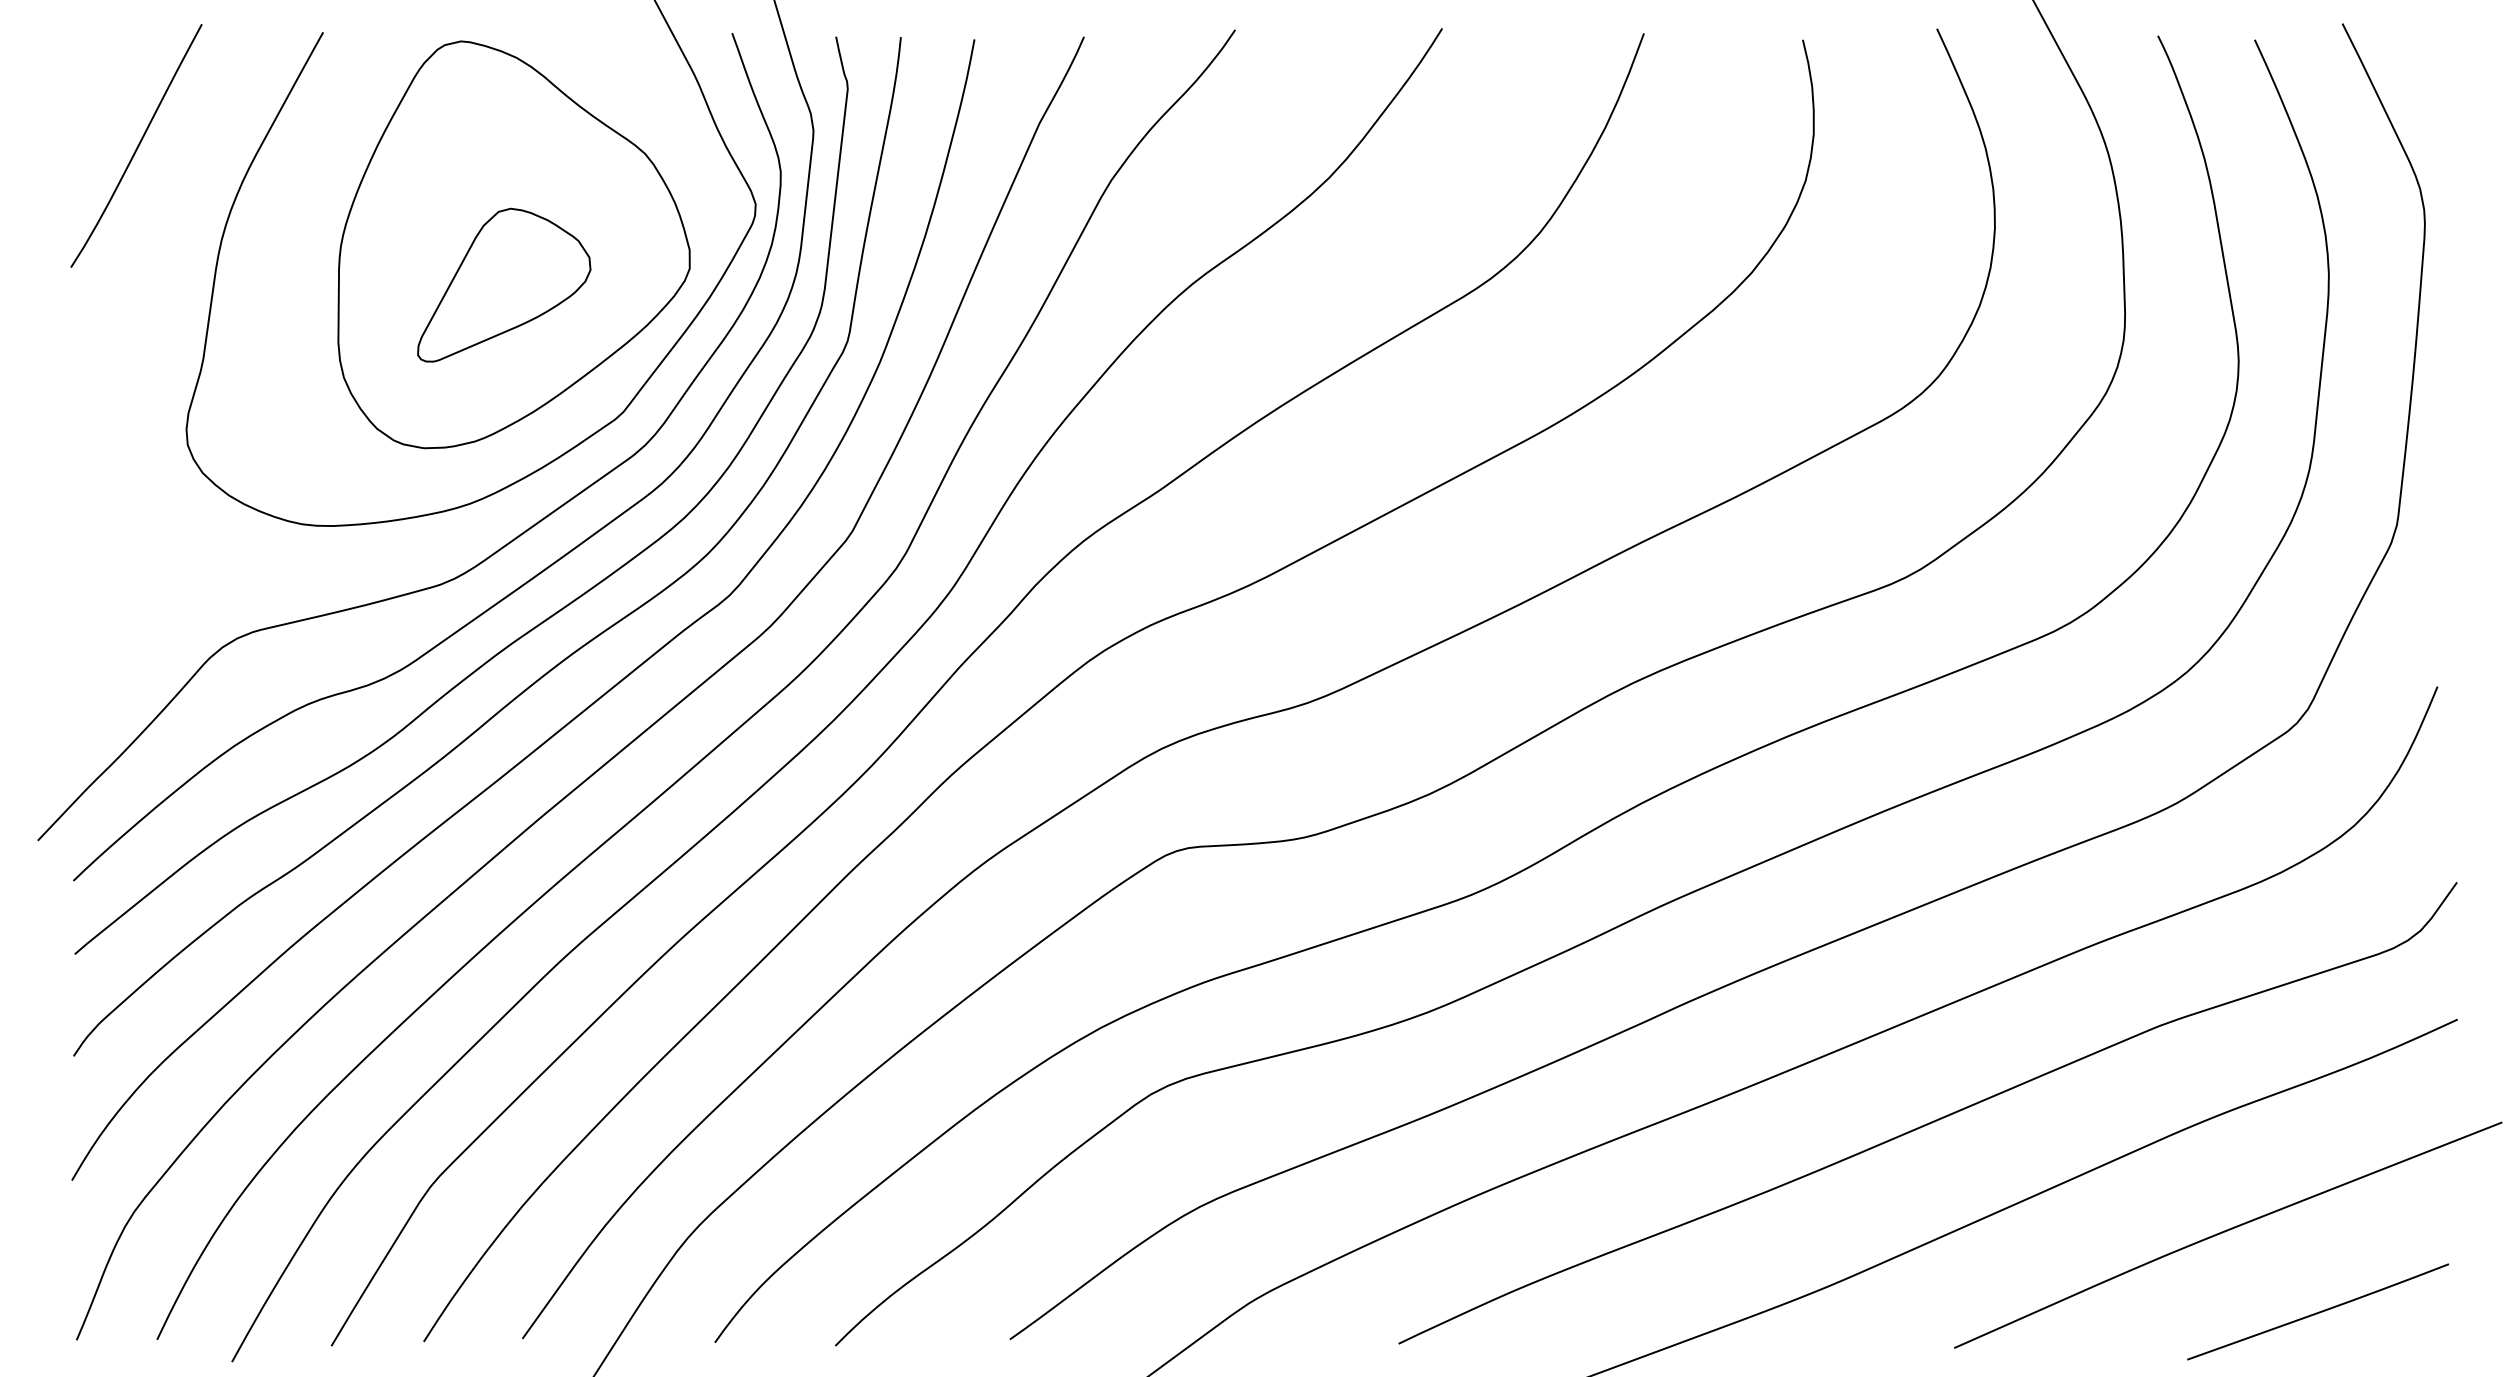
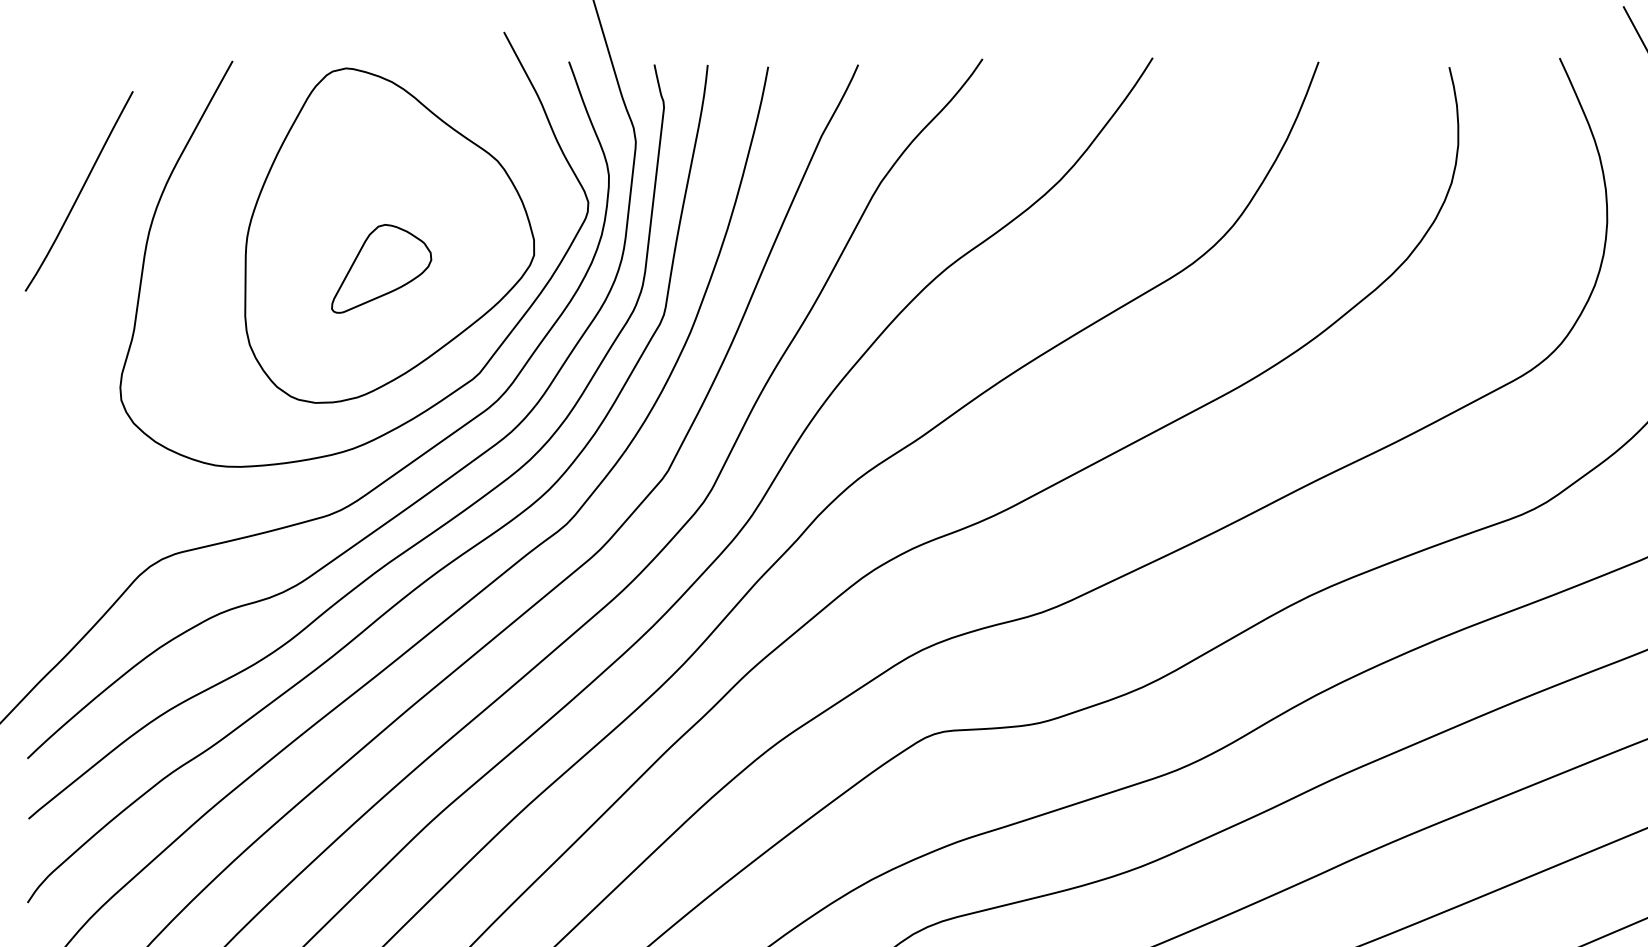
curve: (137, 145) -> (80, 191), moved
part: (504, 284) -> (381, 268), size x0.7

